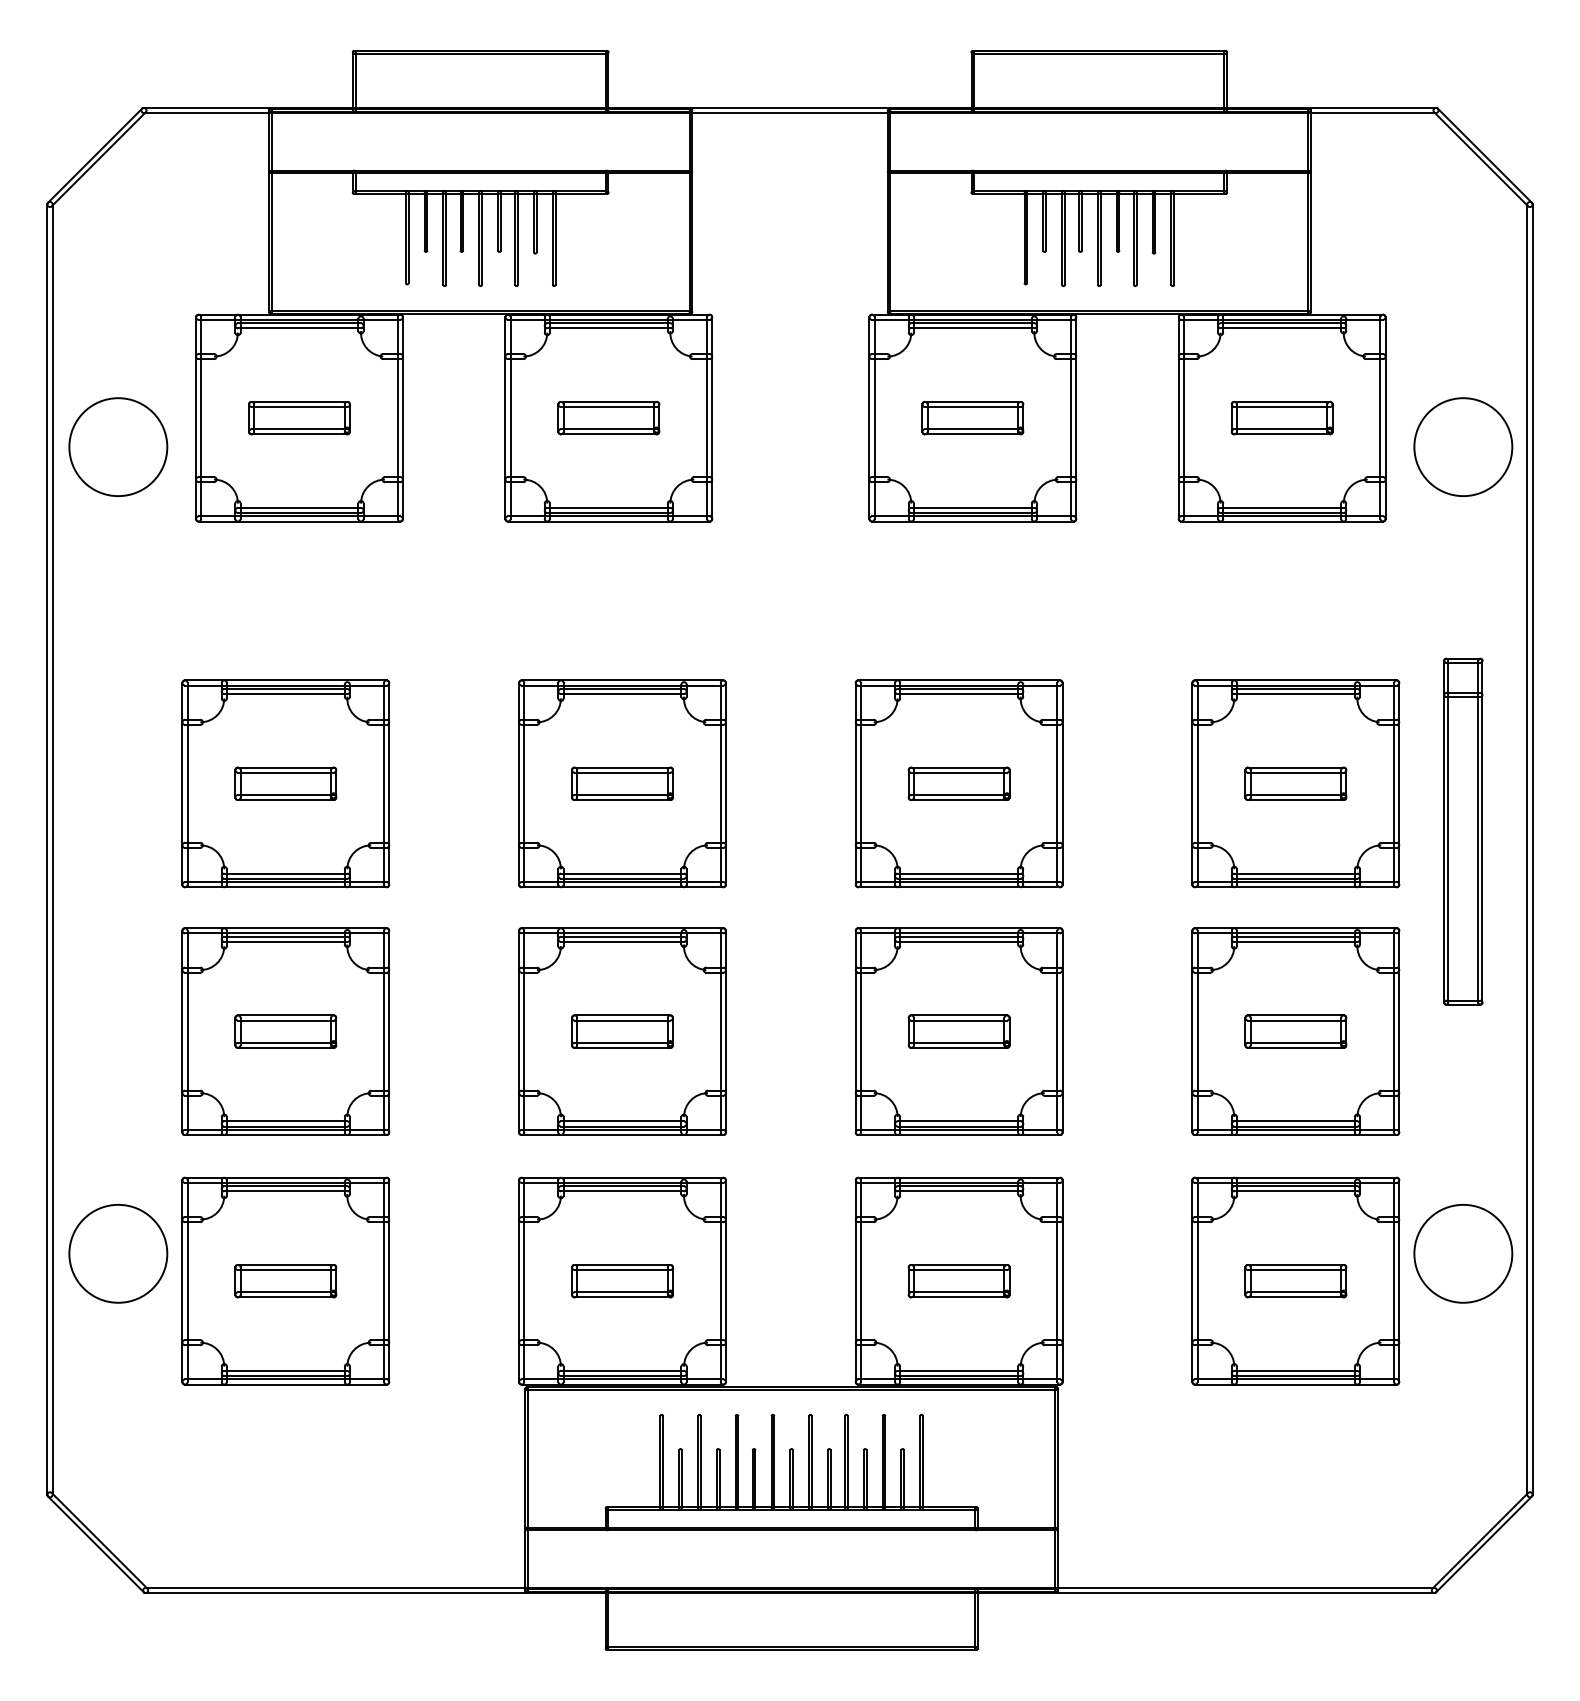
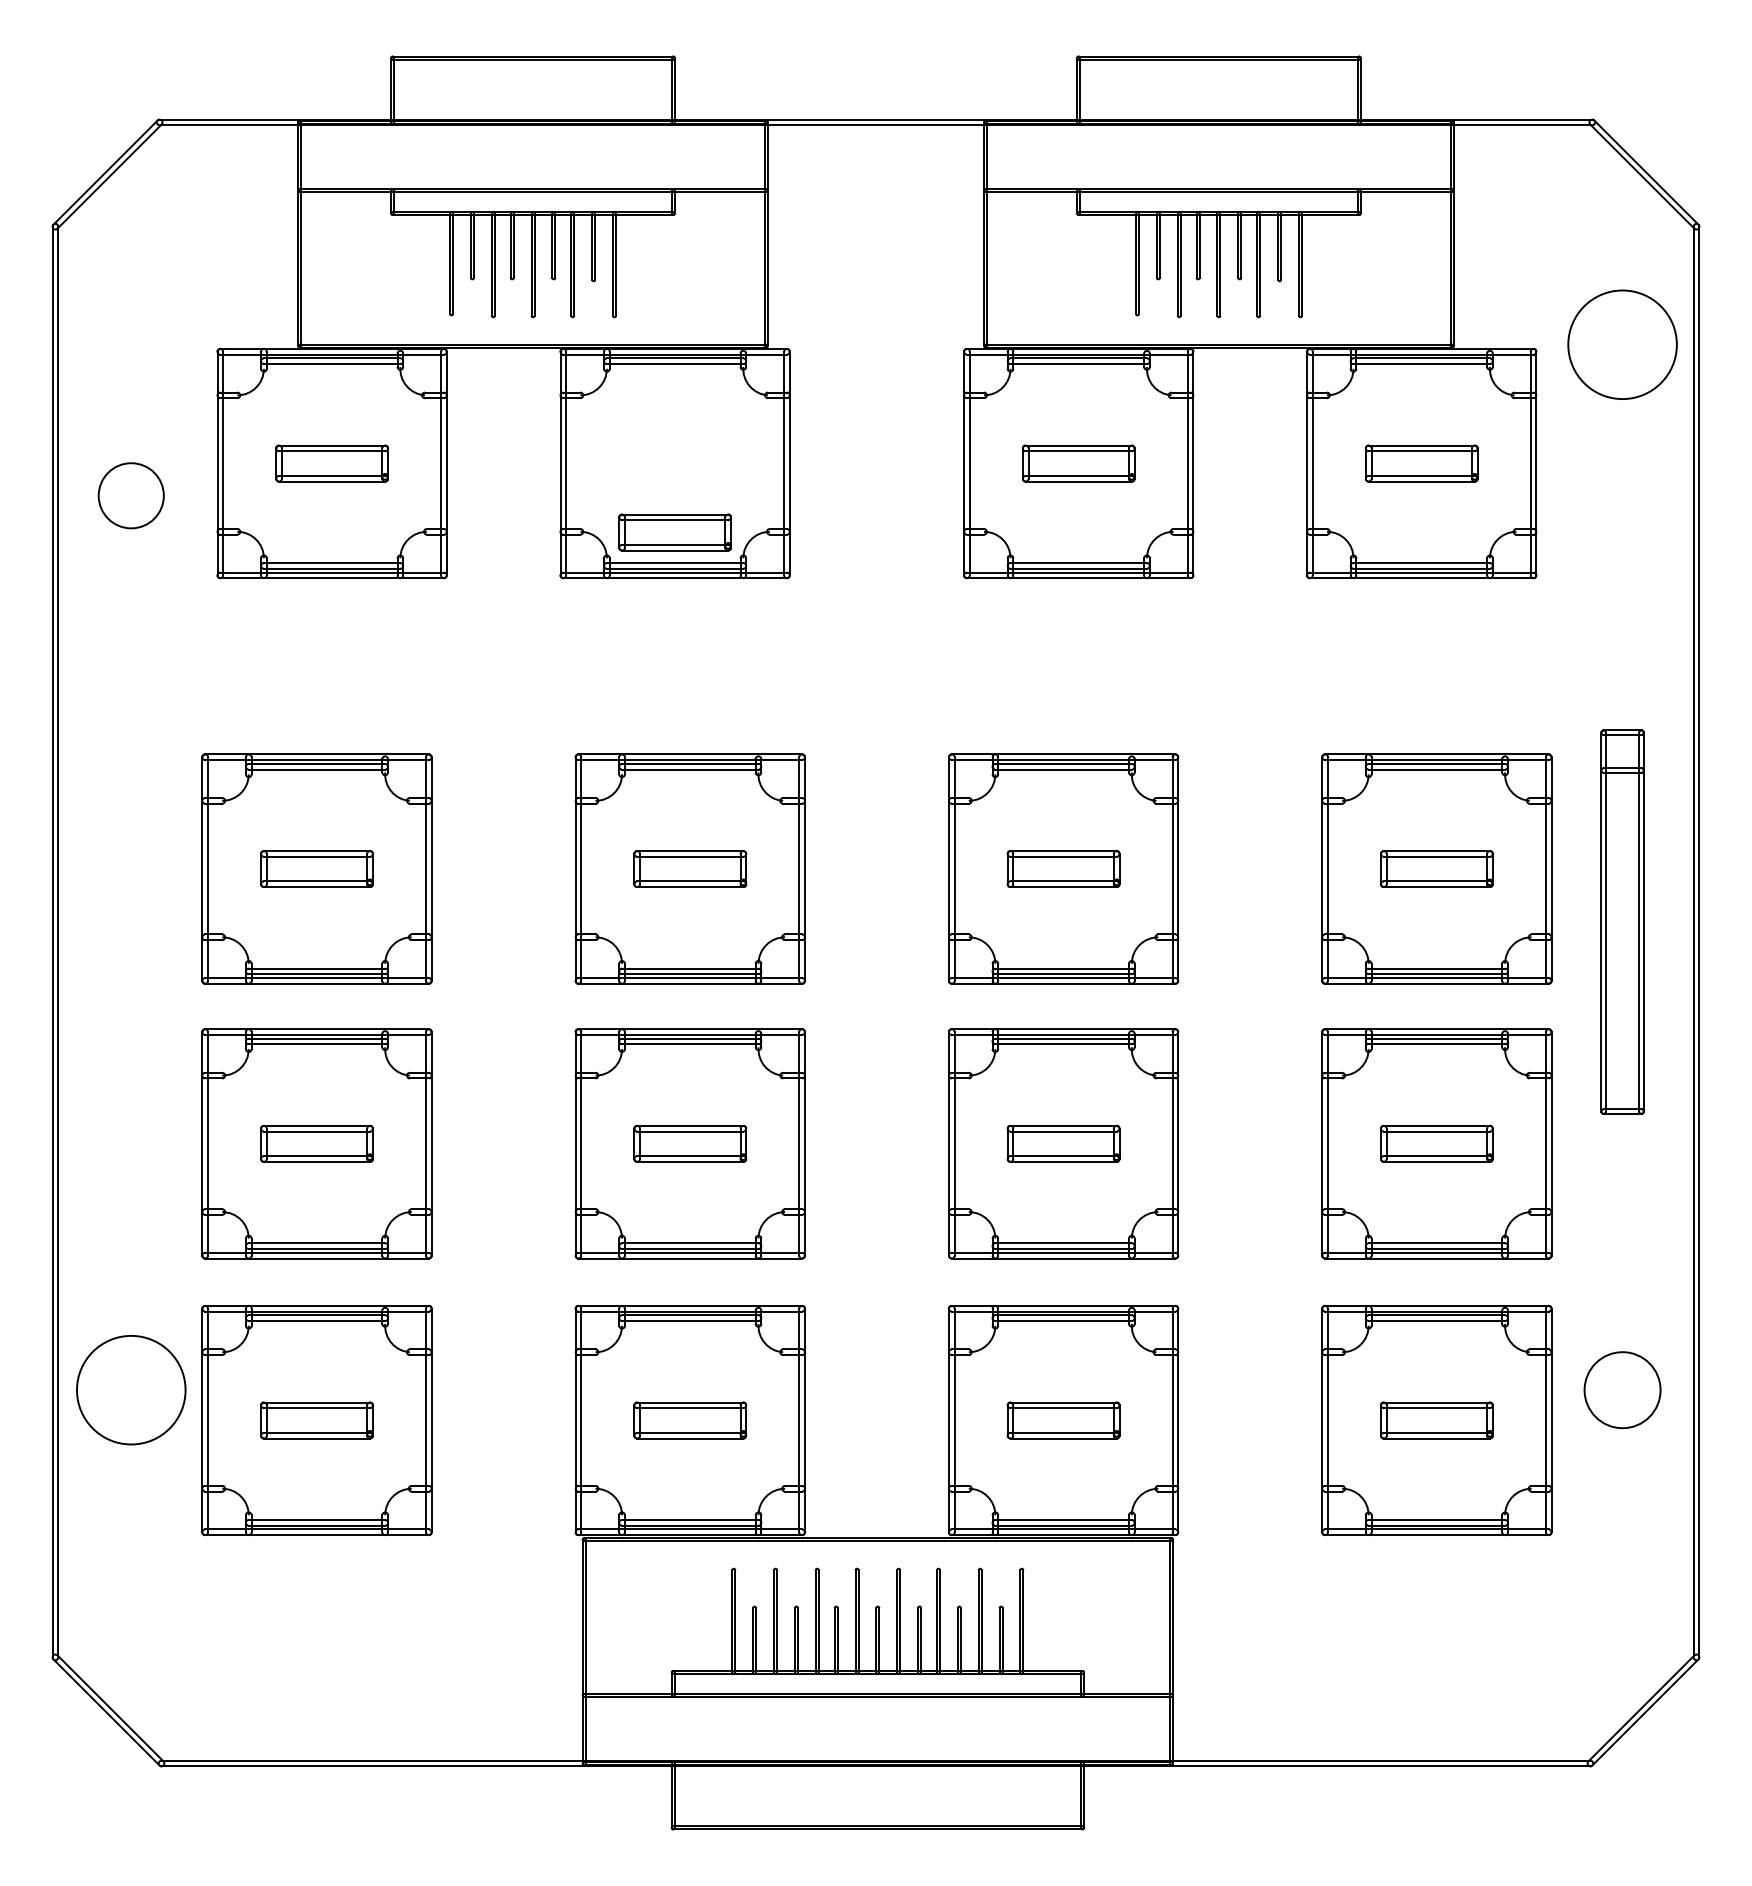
part: (608, 418) -> (674, 532), moved
circle: (118, 446) -> (131, 495), size x0.6
circle: (1463, 446) -> (1622, 344), moved
circle: (1463, 1253) -> (1622, 1389), size x0.7

